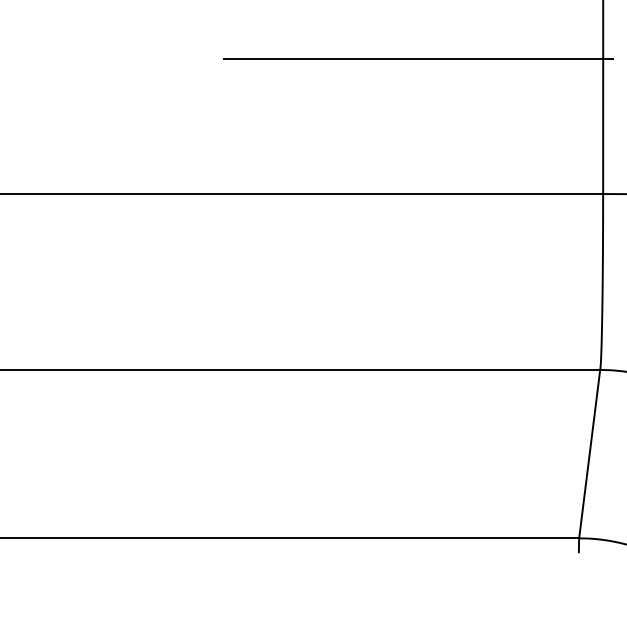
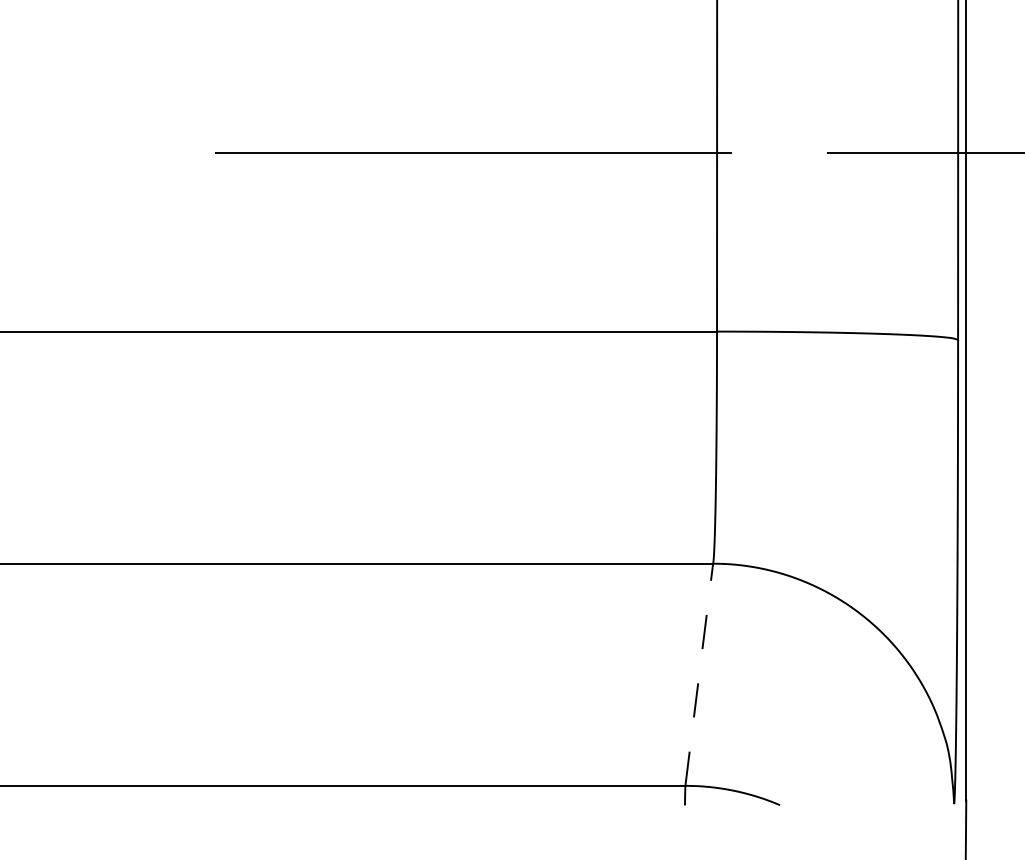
line: (589, 453) -> (699, 674), solid -> dashed

